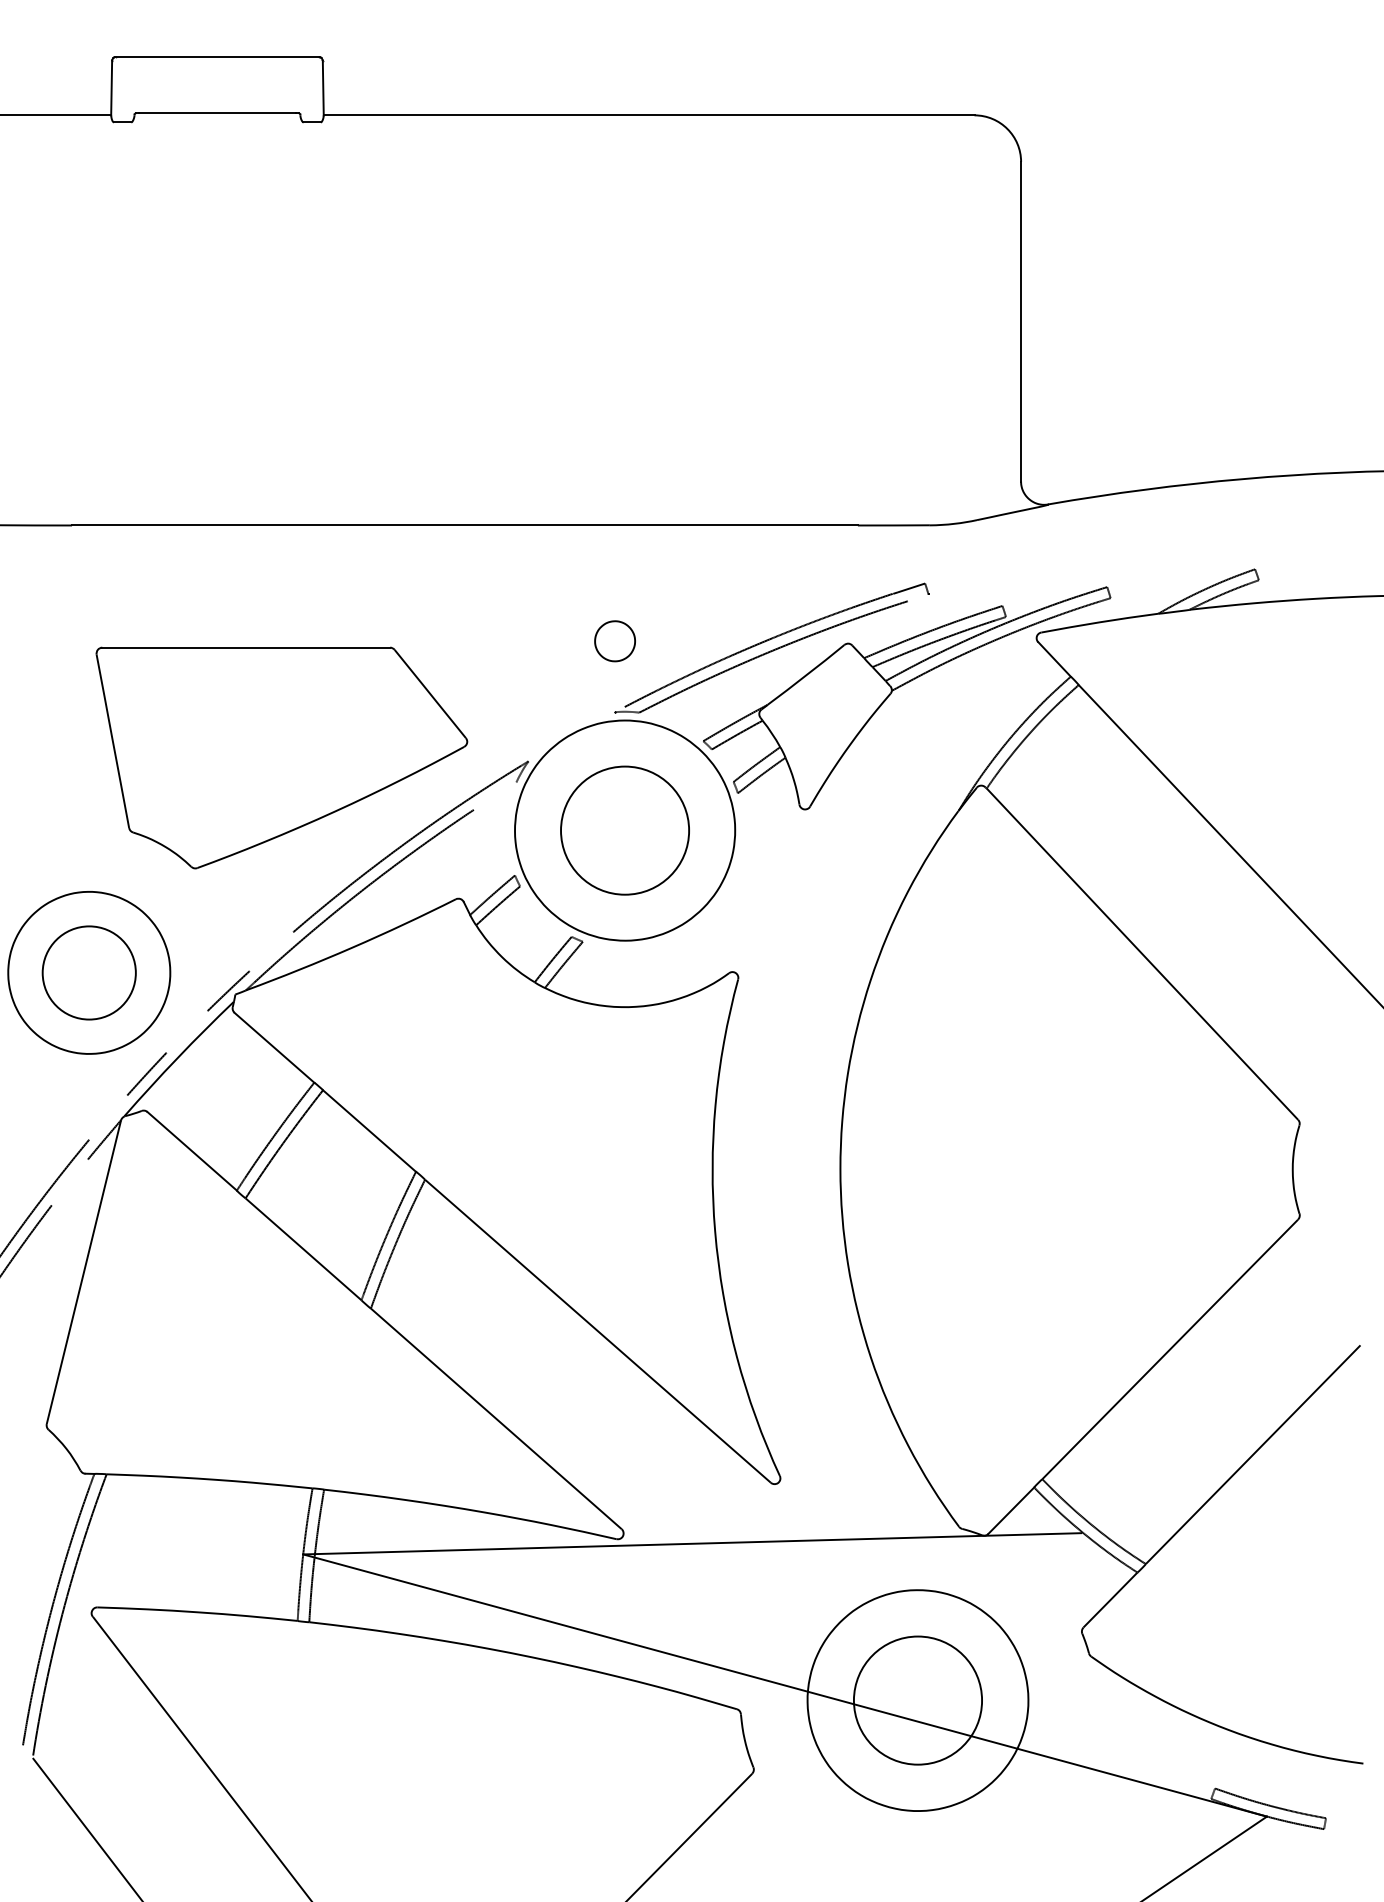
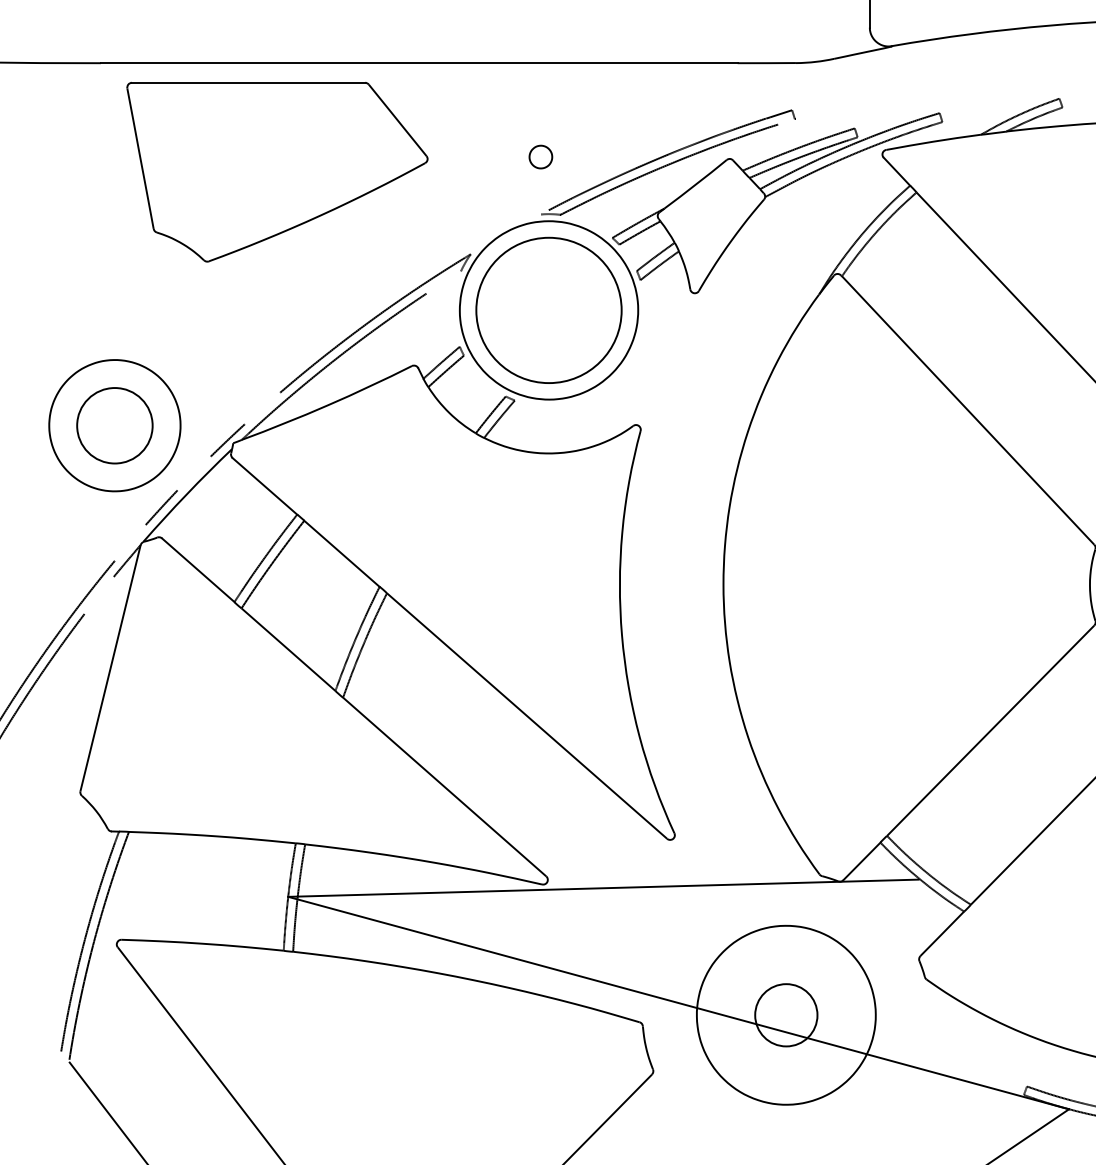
part: (614, 641) -> (540, 157), size x0.7
part: (281, 757) -> (277, 171), moved
circle: (625, 830) -> (549, 310), size x1.4
circle: (917, 1700) -> (785, 1015), size x0.6

